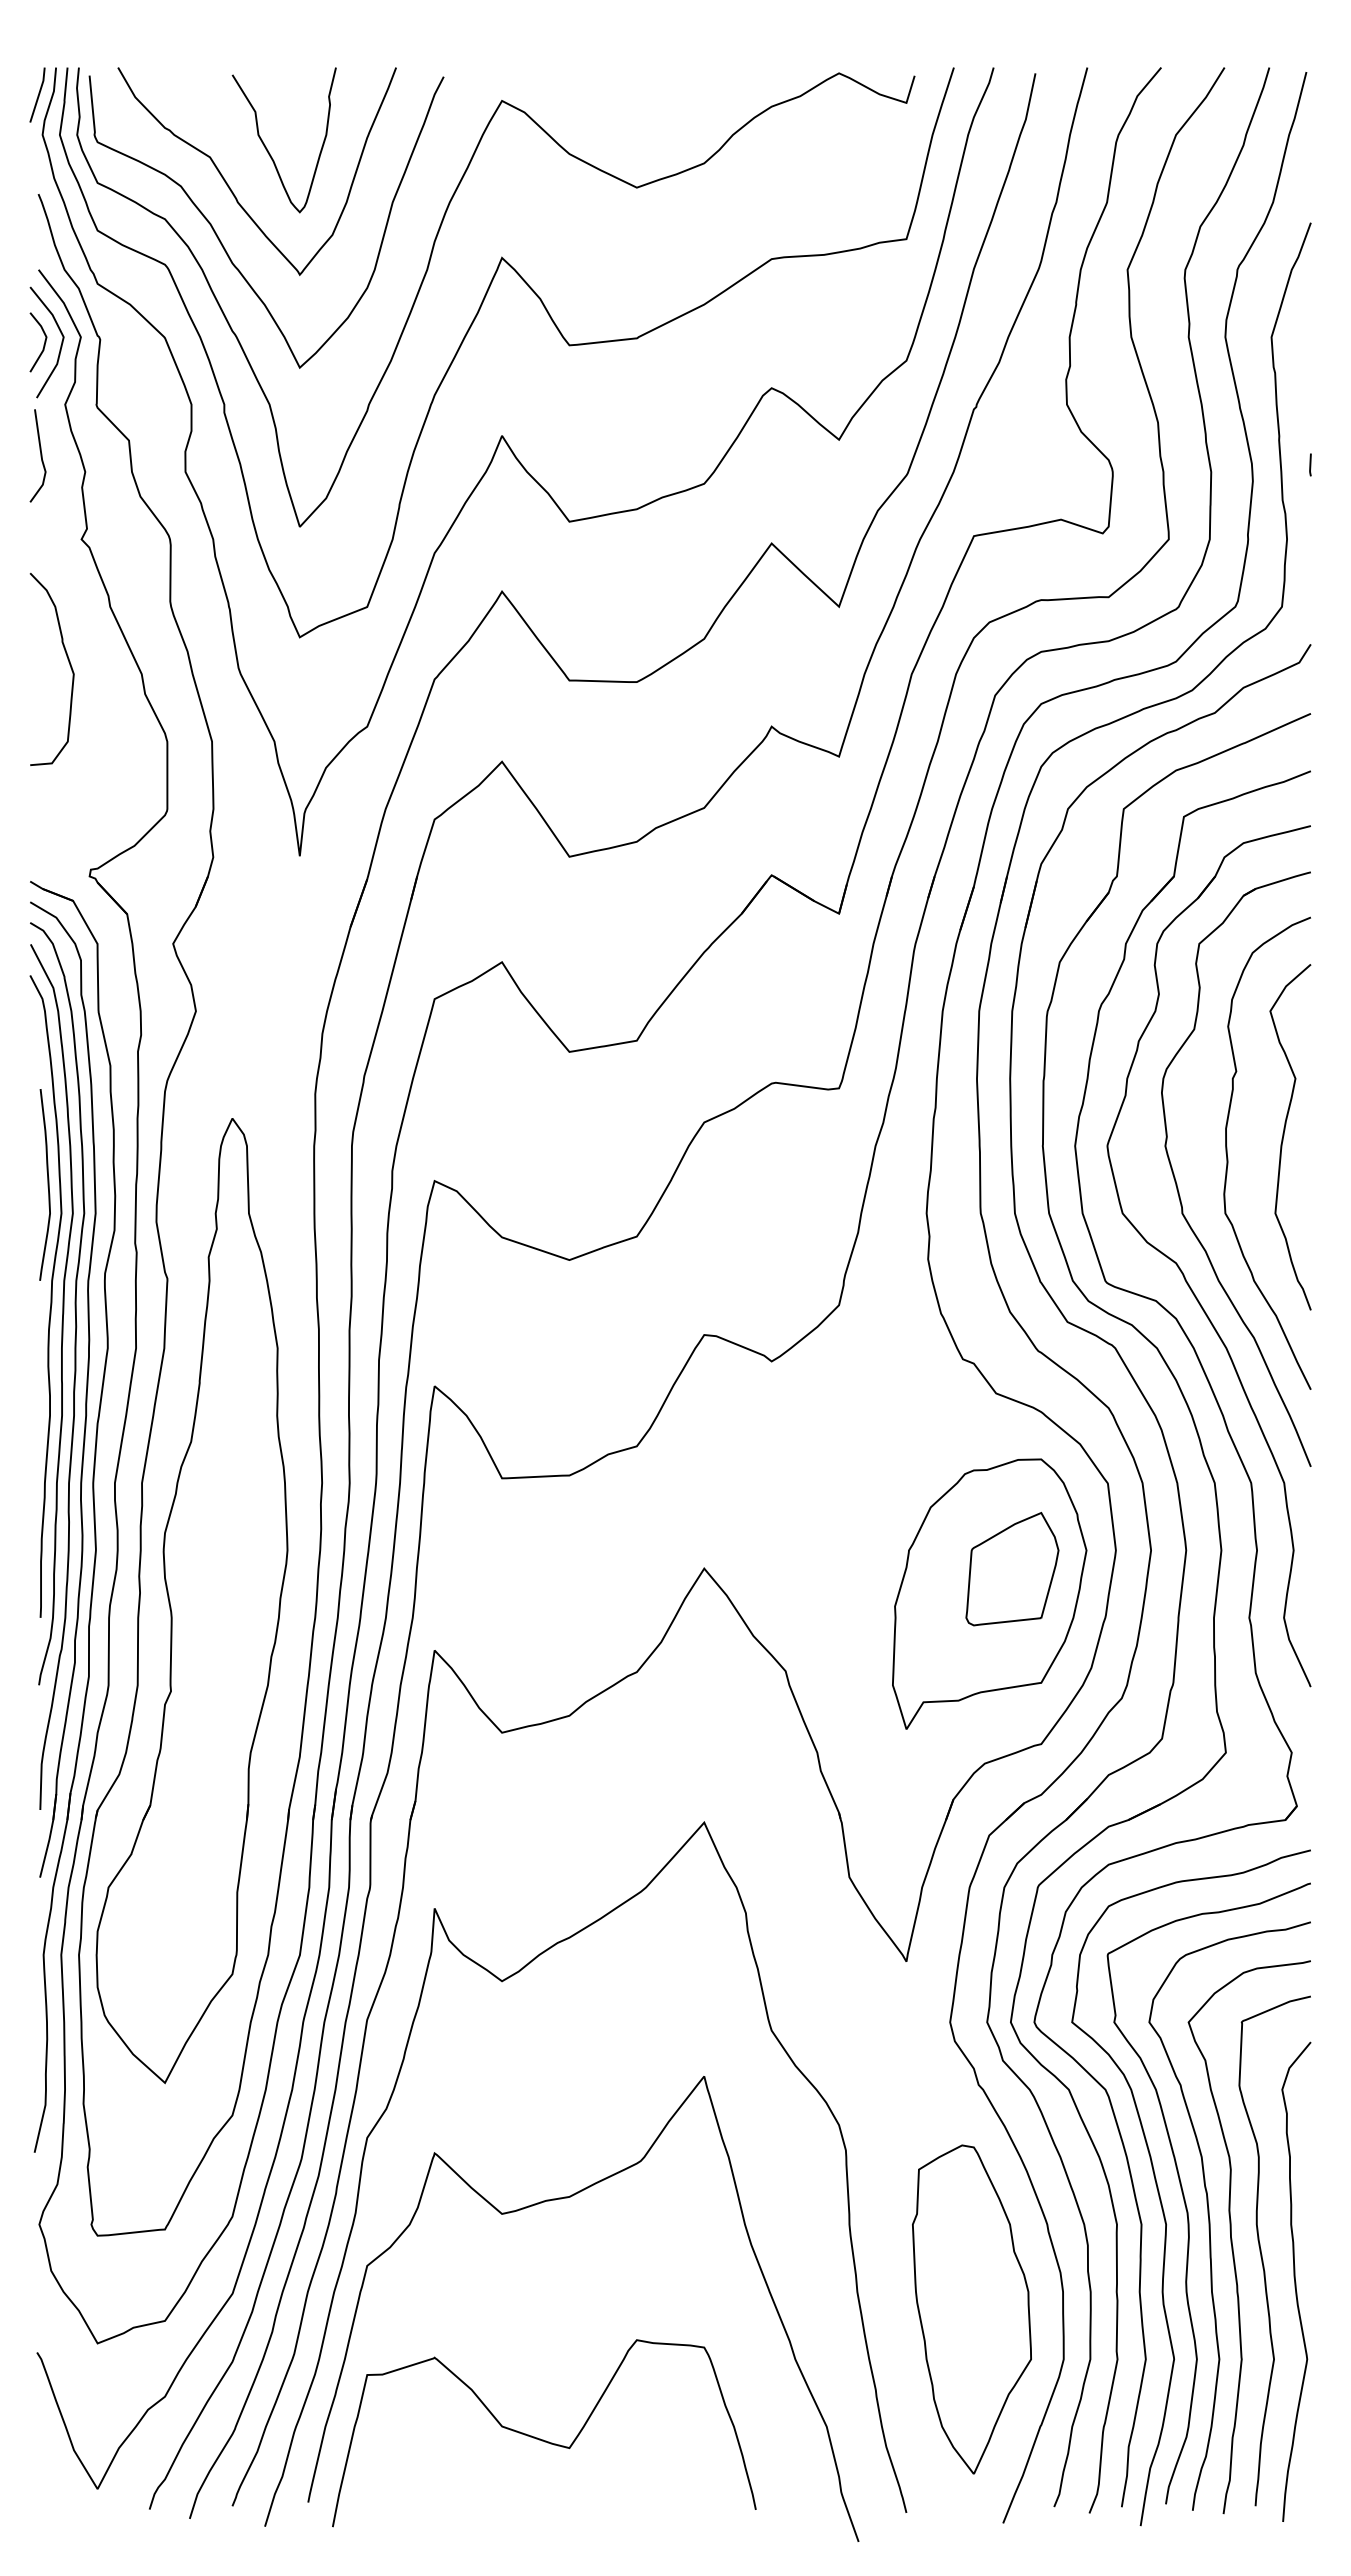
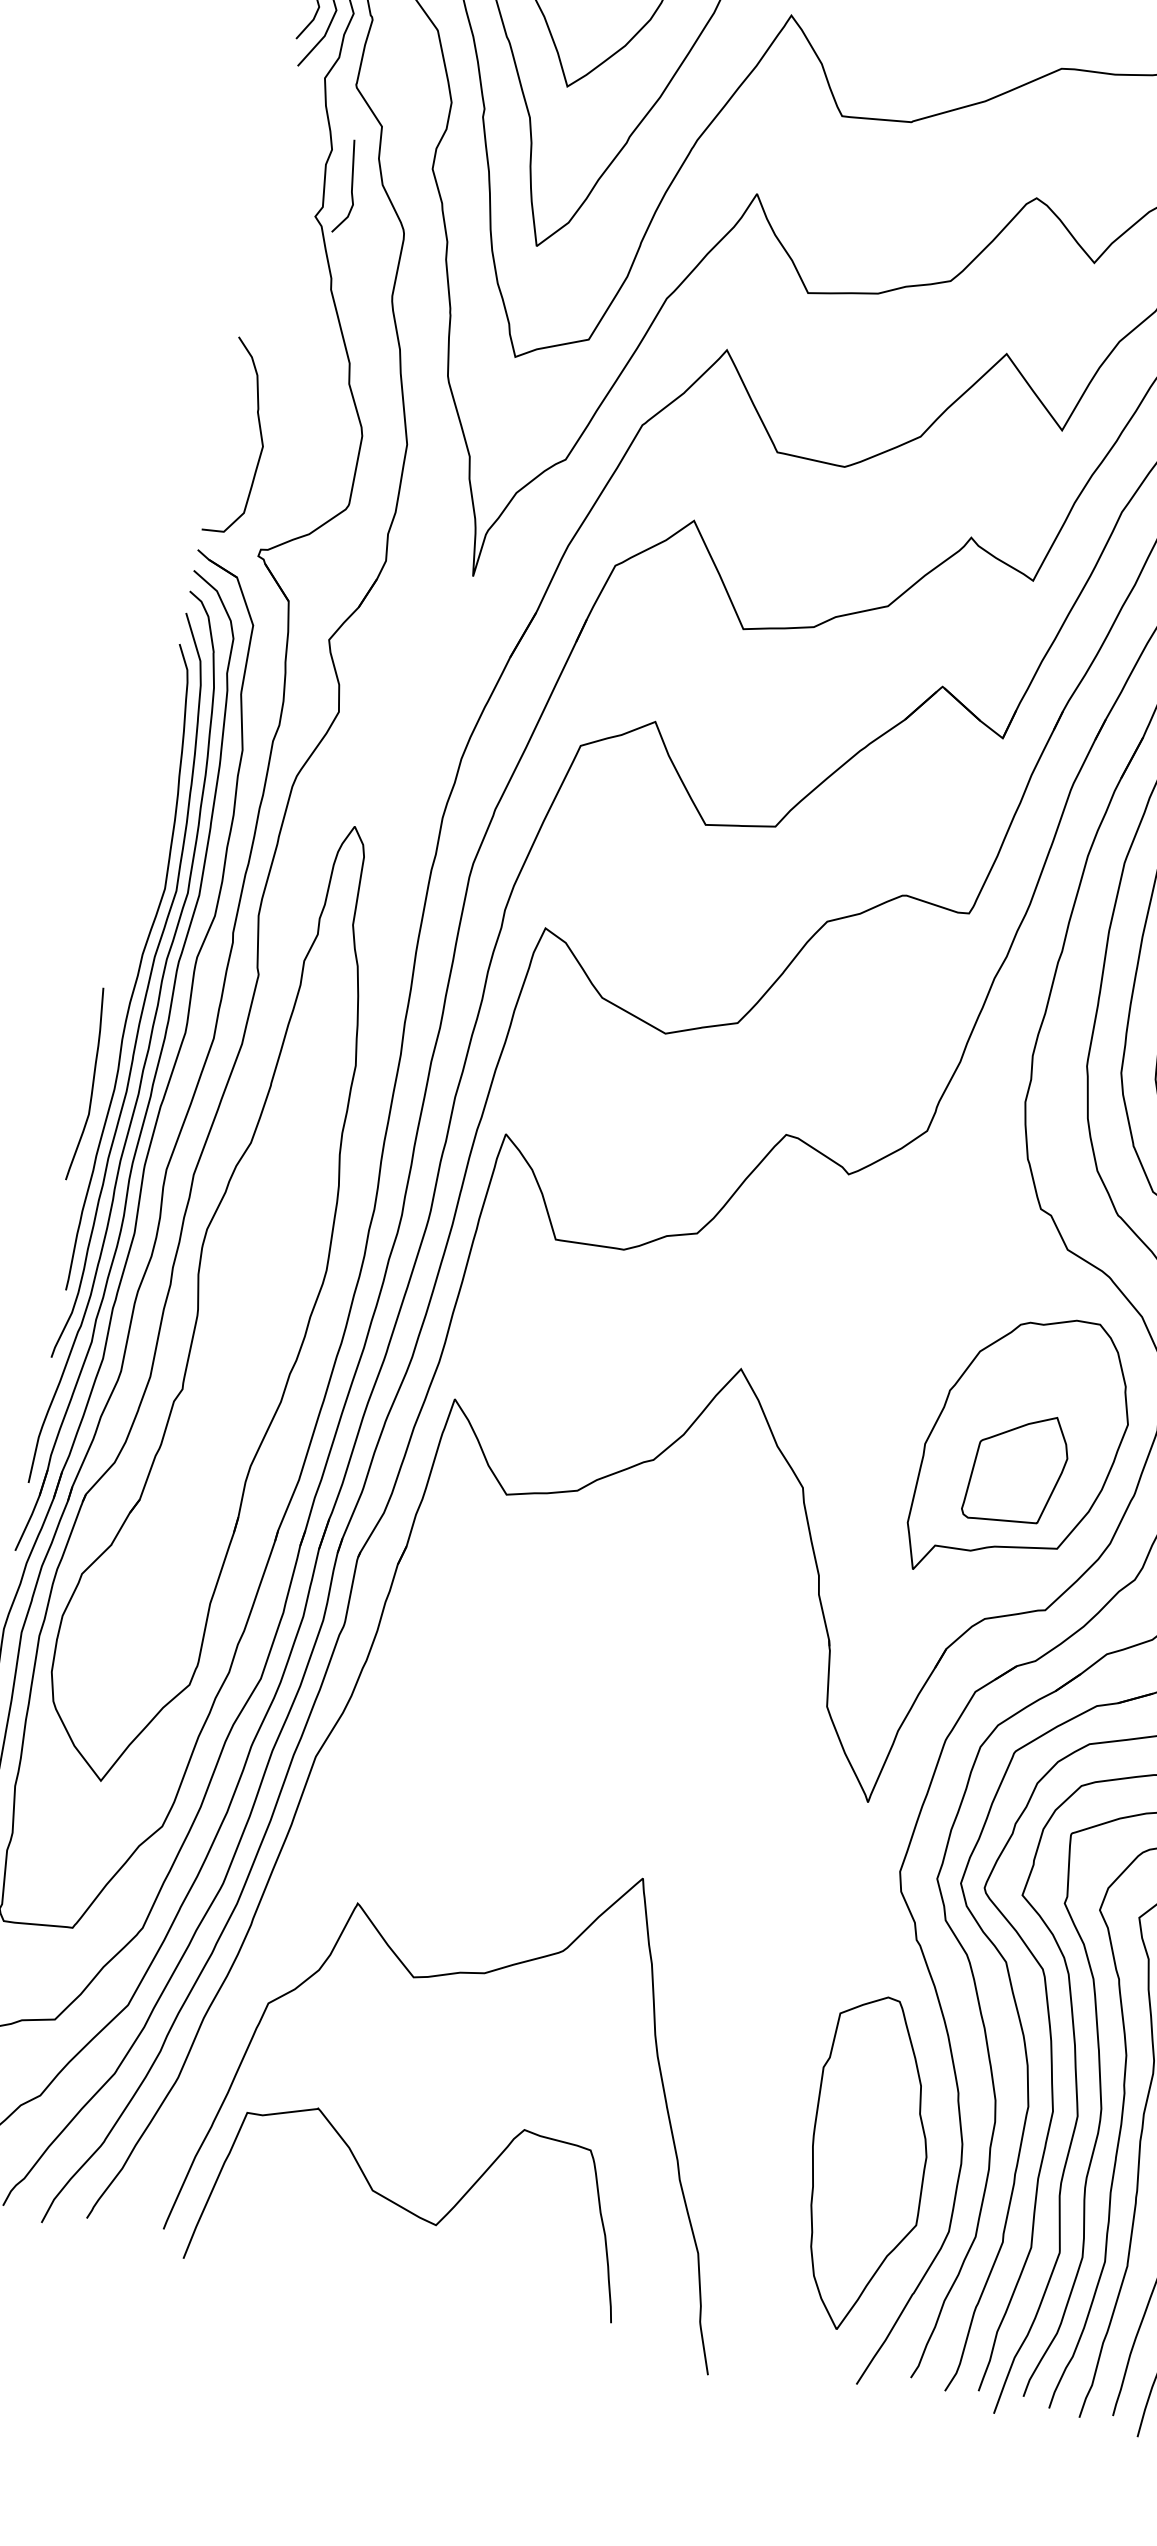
line: (40, 455) -> (351, 187), moved
curve: (68, 662) -> (259, 433), moved
curve: (47, 1184) -> (91, 1084), moved
part: (1012, 1569) -> (1017, 1469), moved
curve: (389, 2104) -> (321, 1845), removed

